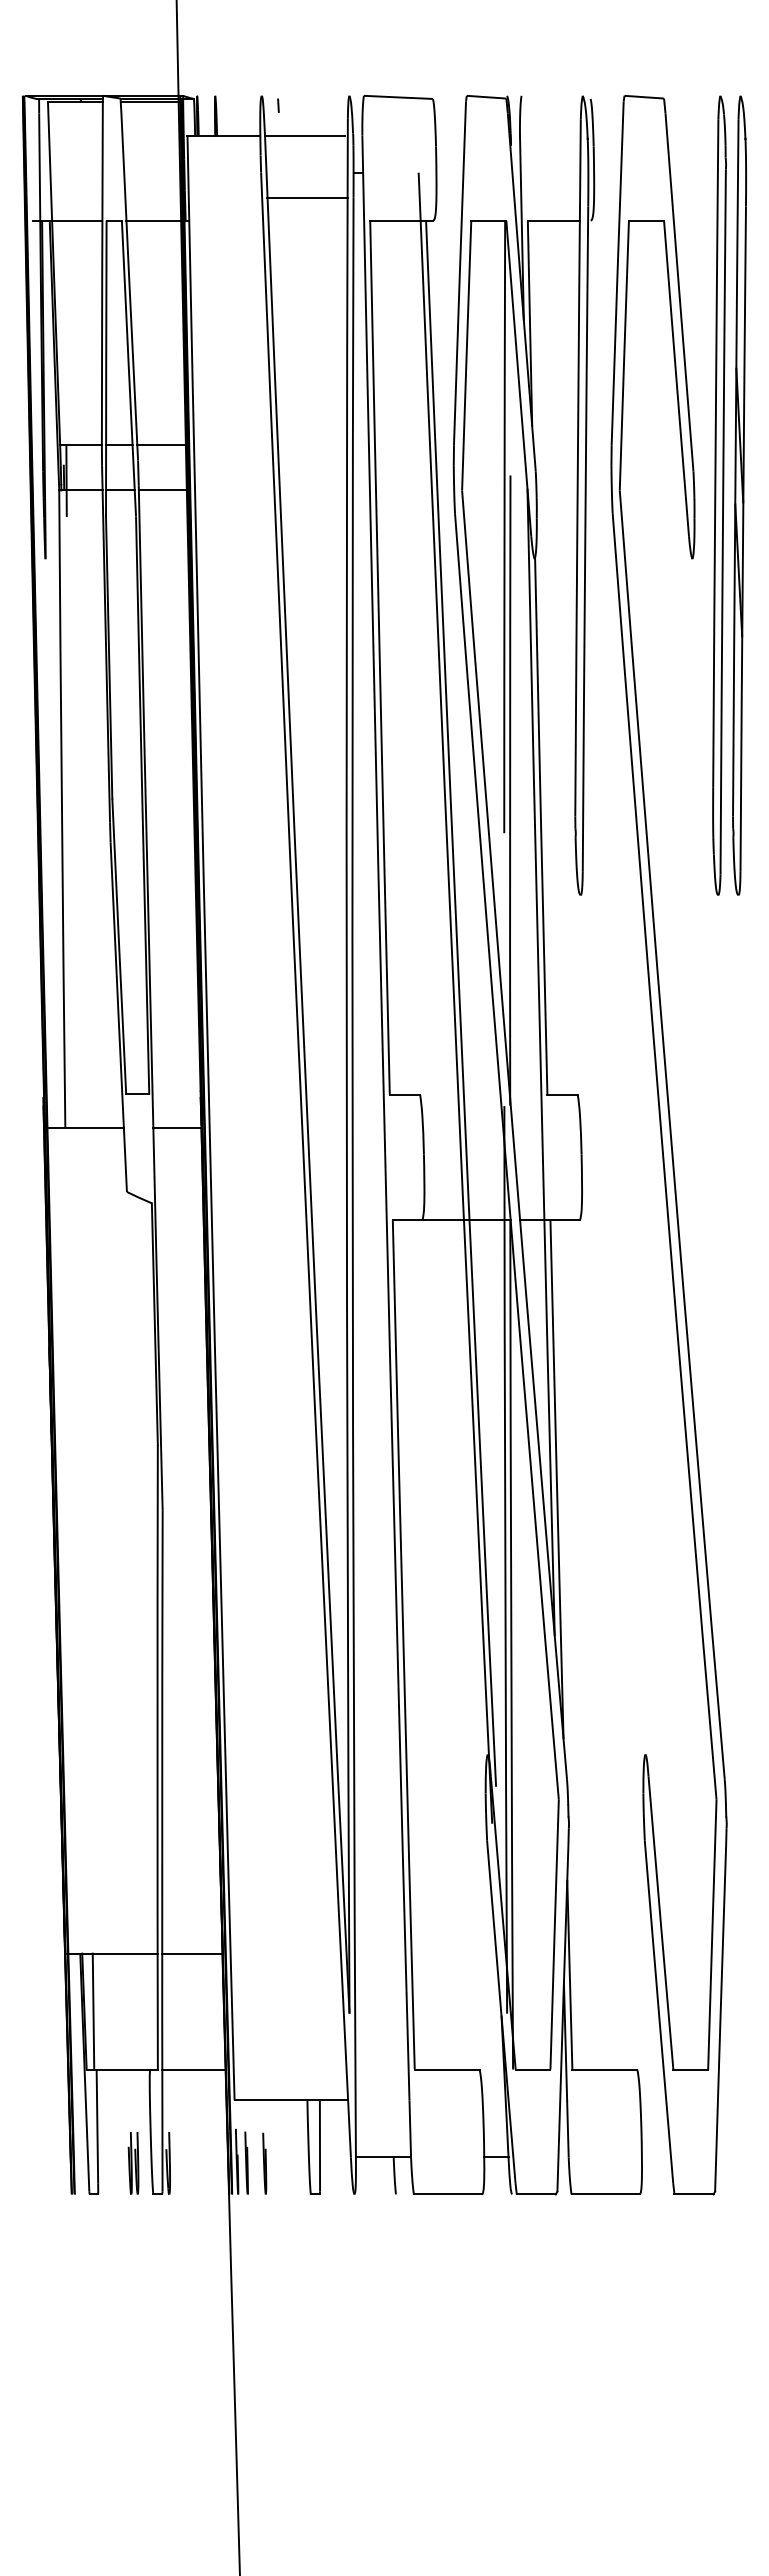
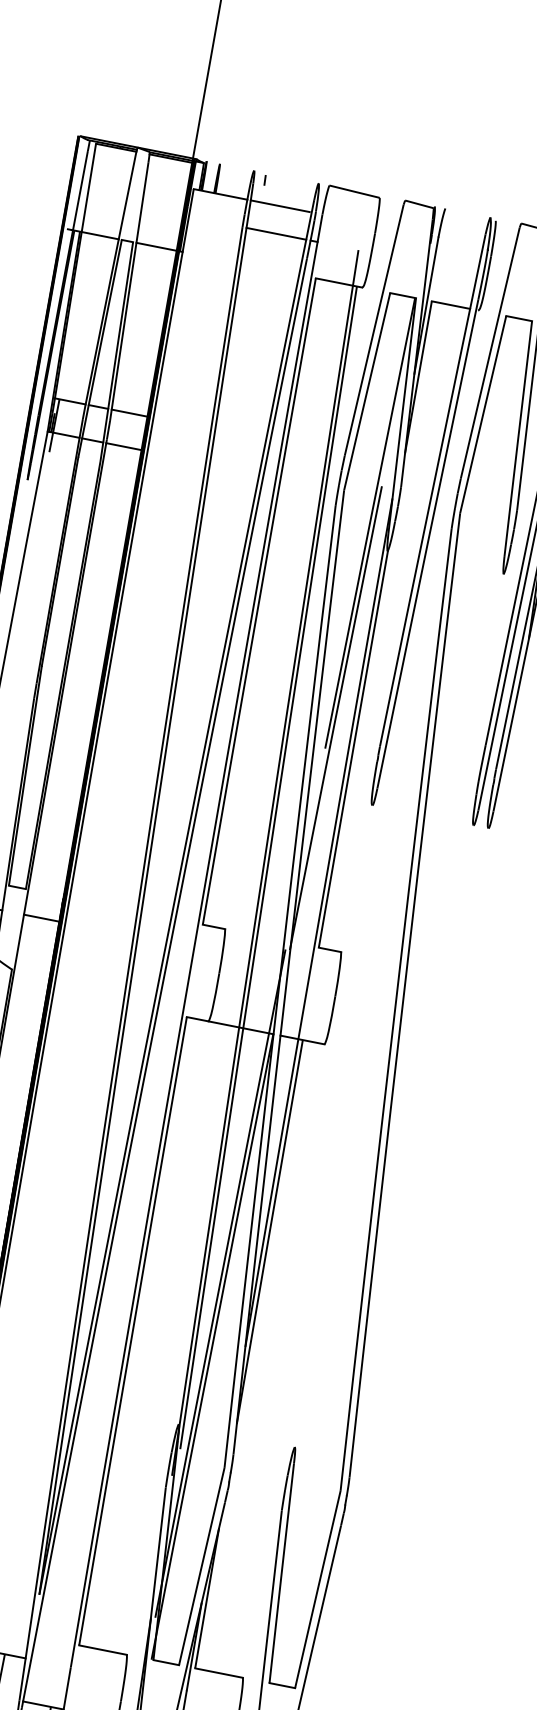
line: (306, 197) -> (275, 233), moved

